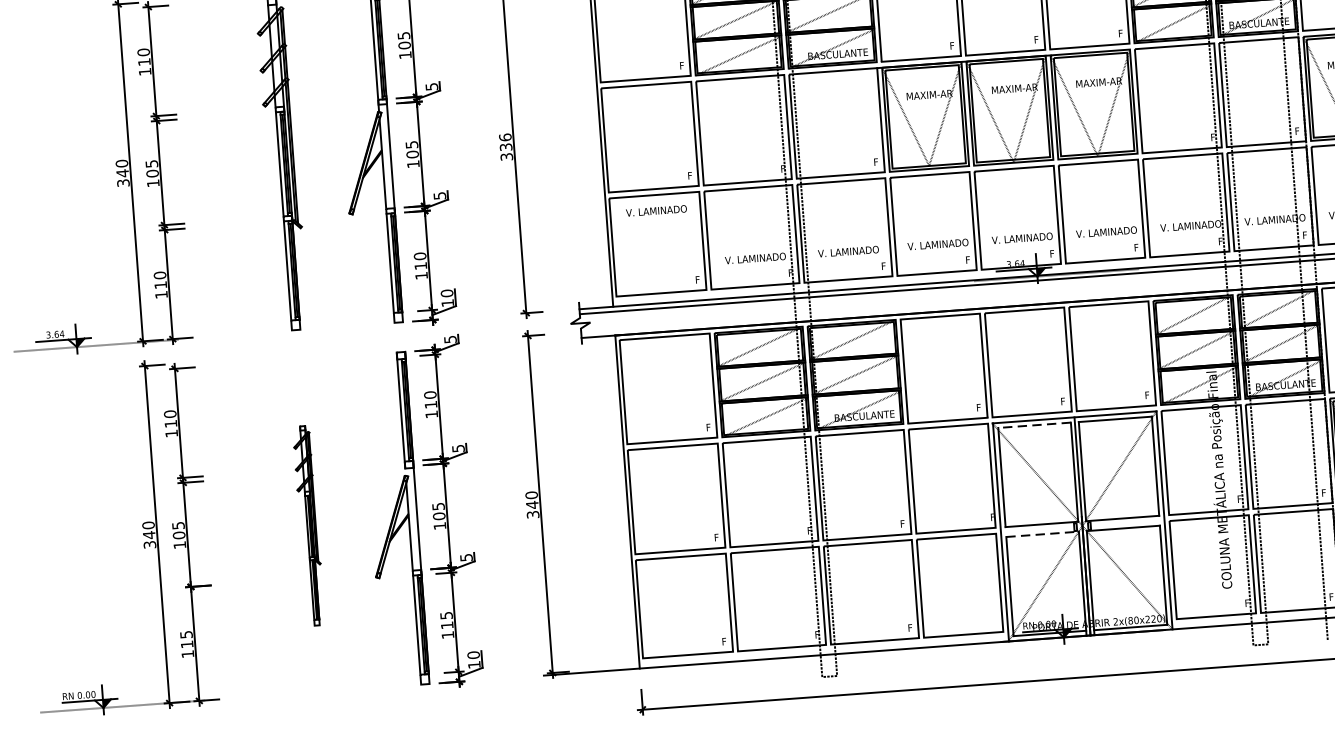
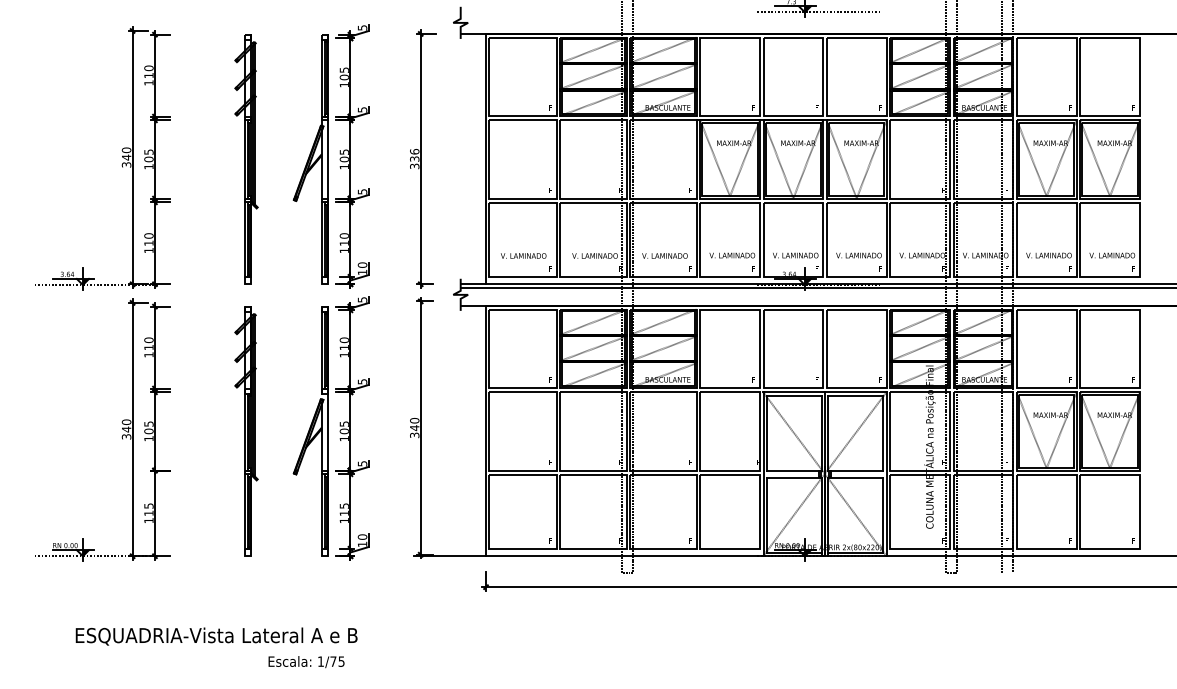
text: (656, 210) -> (523, 255), moved
line: (1034, 425) -> (794, 396), dashed -> solid
part: (308, 526) -> (246, 431), size x1.67
line: (1043, 533) -> (795, 477), dashed -> solid

